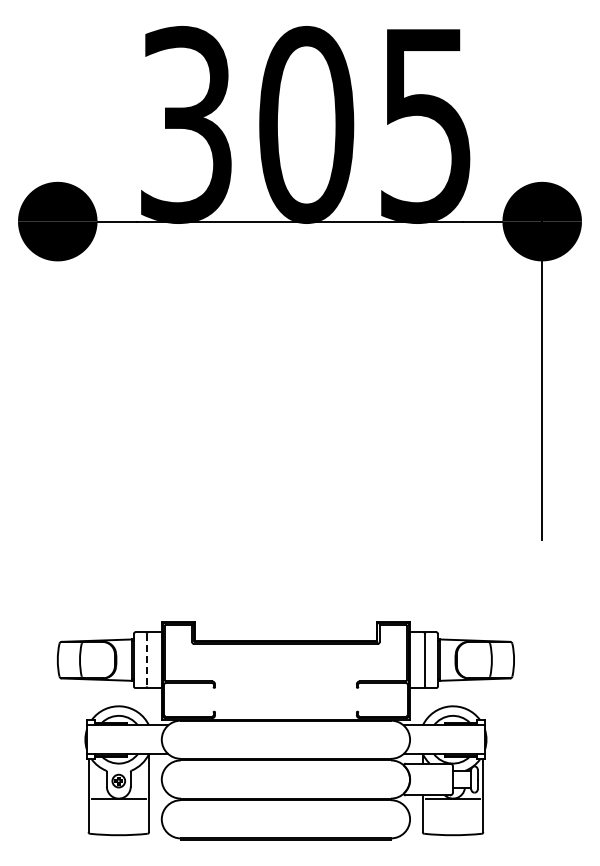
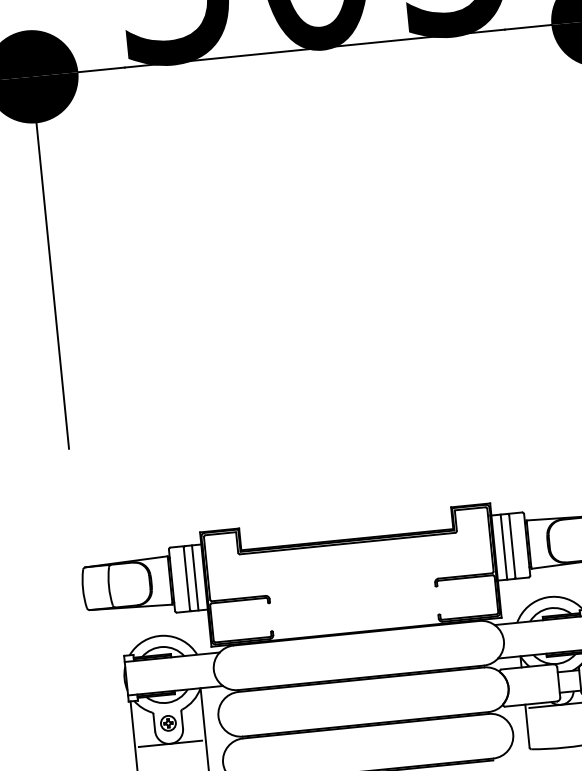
line: (57, 379) -> (49, 261), added
line: (146, 660) -> (186, 579), dashed -> solid
line: (153, 660) -> (194, 578), added
line: (418, 660) -> (504, 547), added

